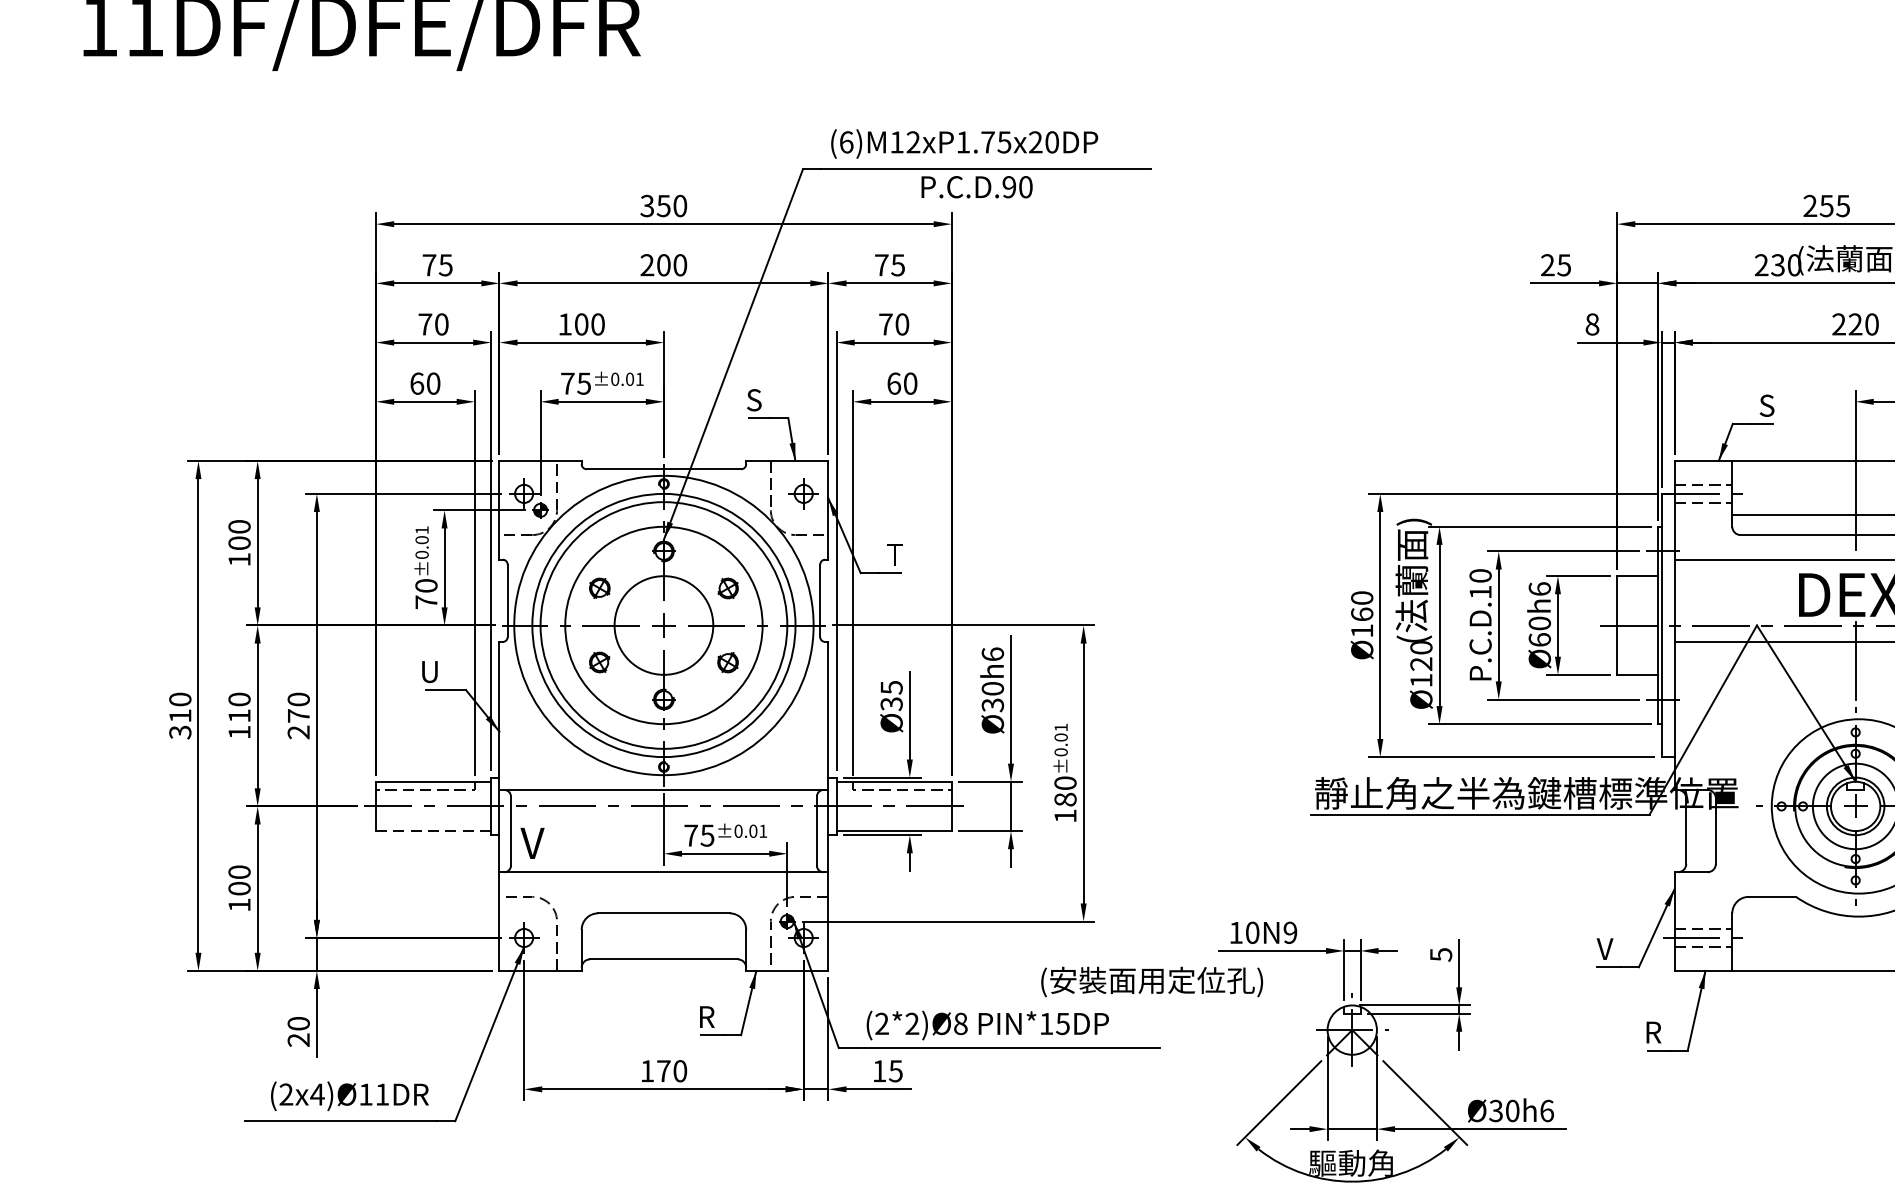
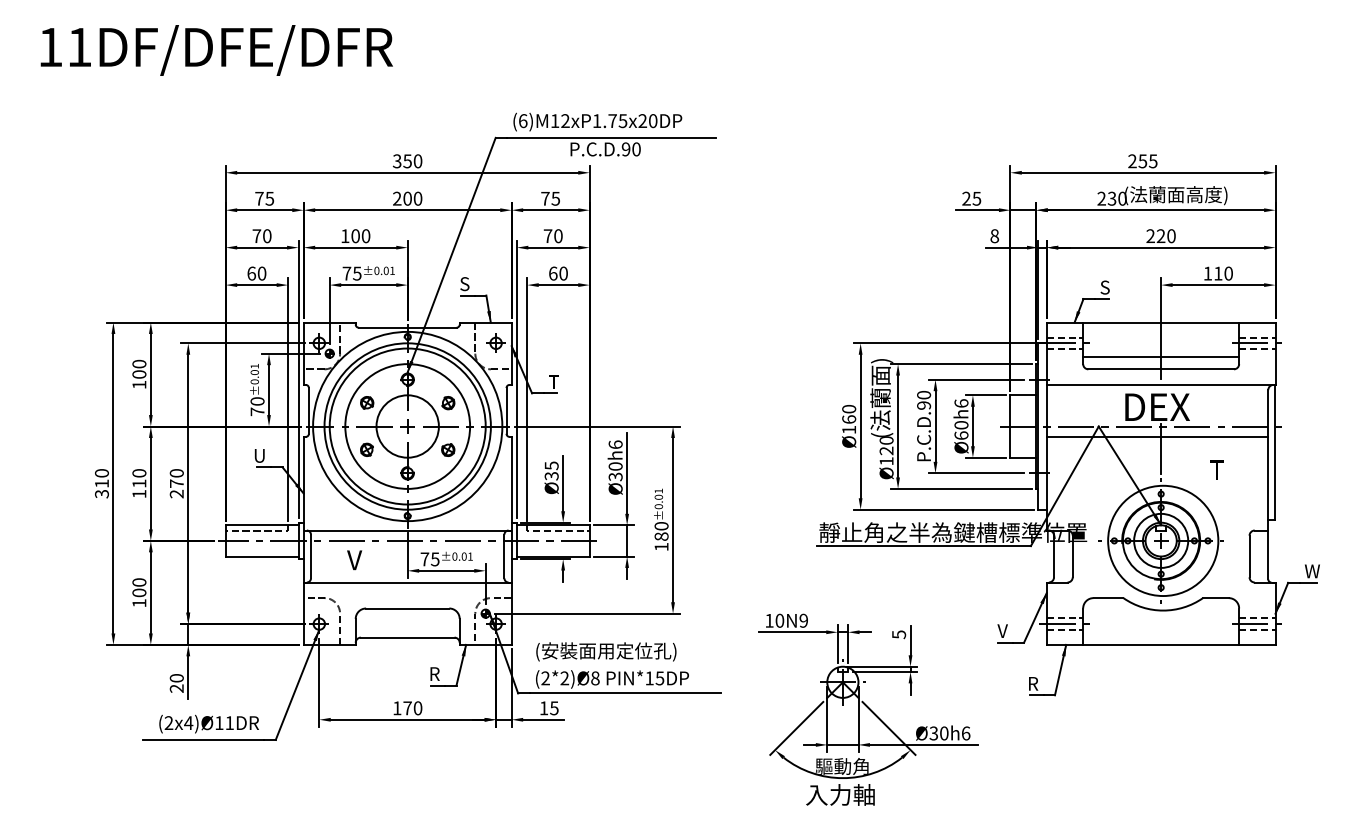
text: (1481, 592) -> (924, 405), P.C.D.10 -> P.C.D.90
line: (432, 831) -> (261, 556), dashed -> solid
text: (532, 843) -> (354, 560), moved
text: (1152, 981) -> (606, 651), moved

